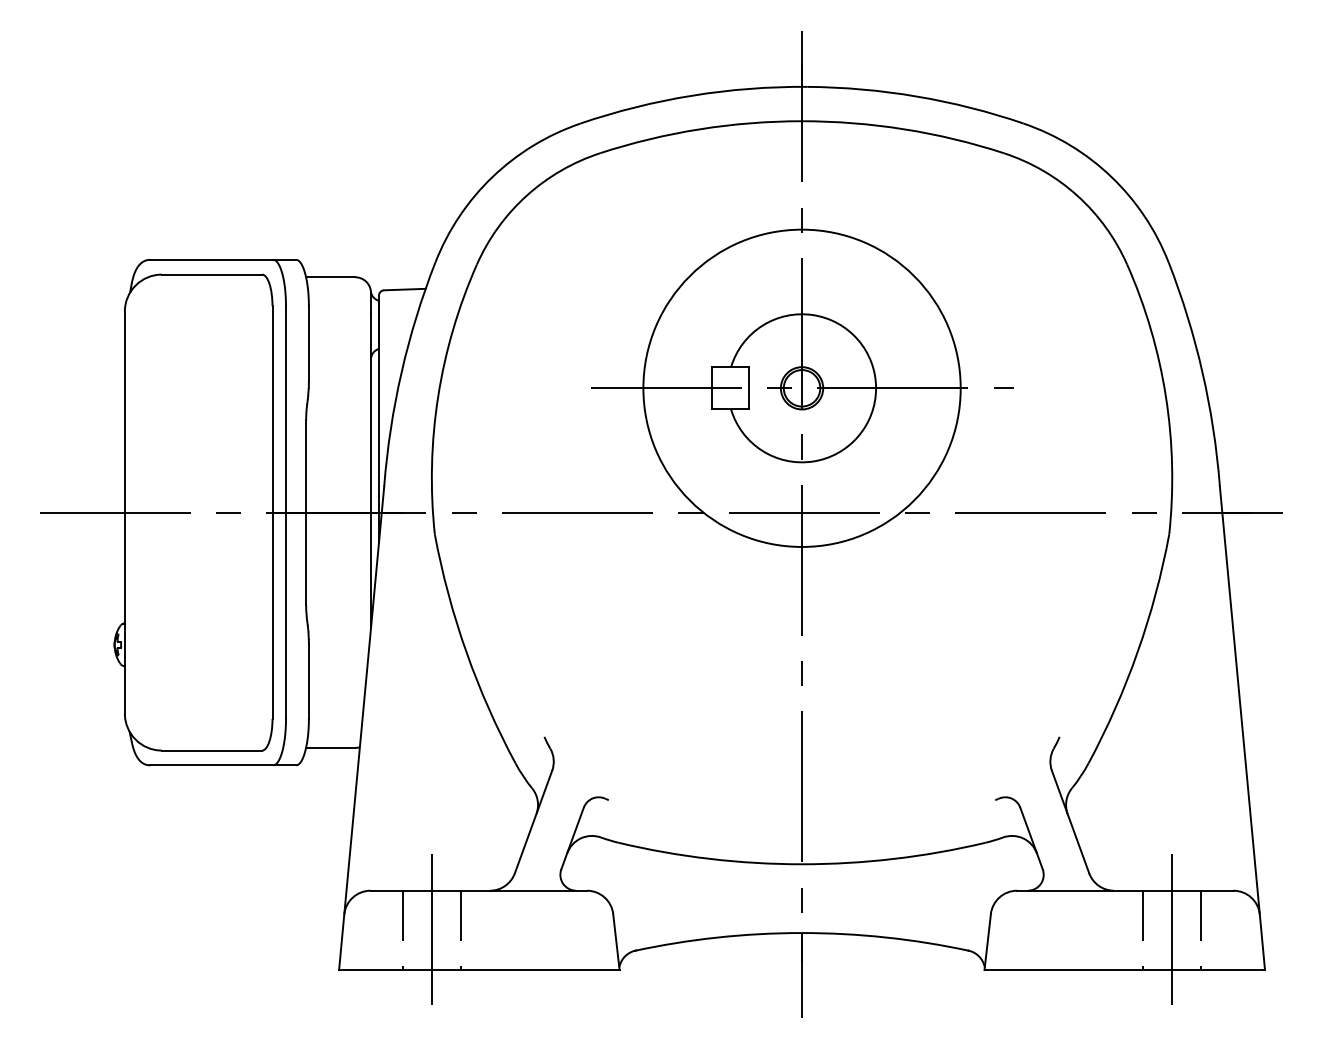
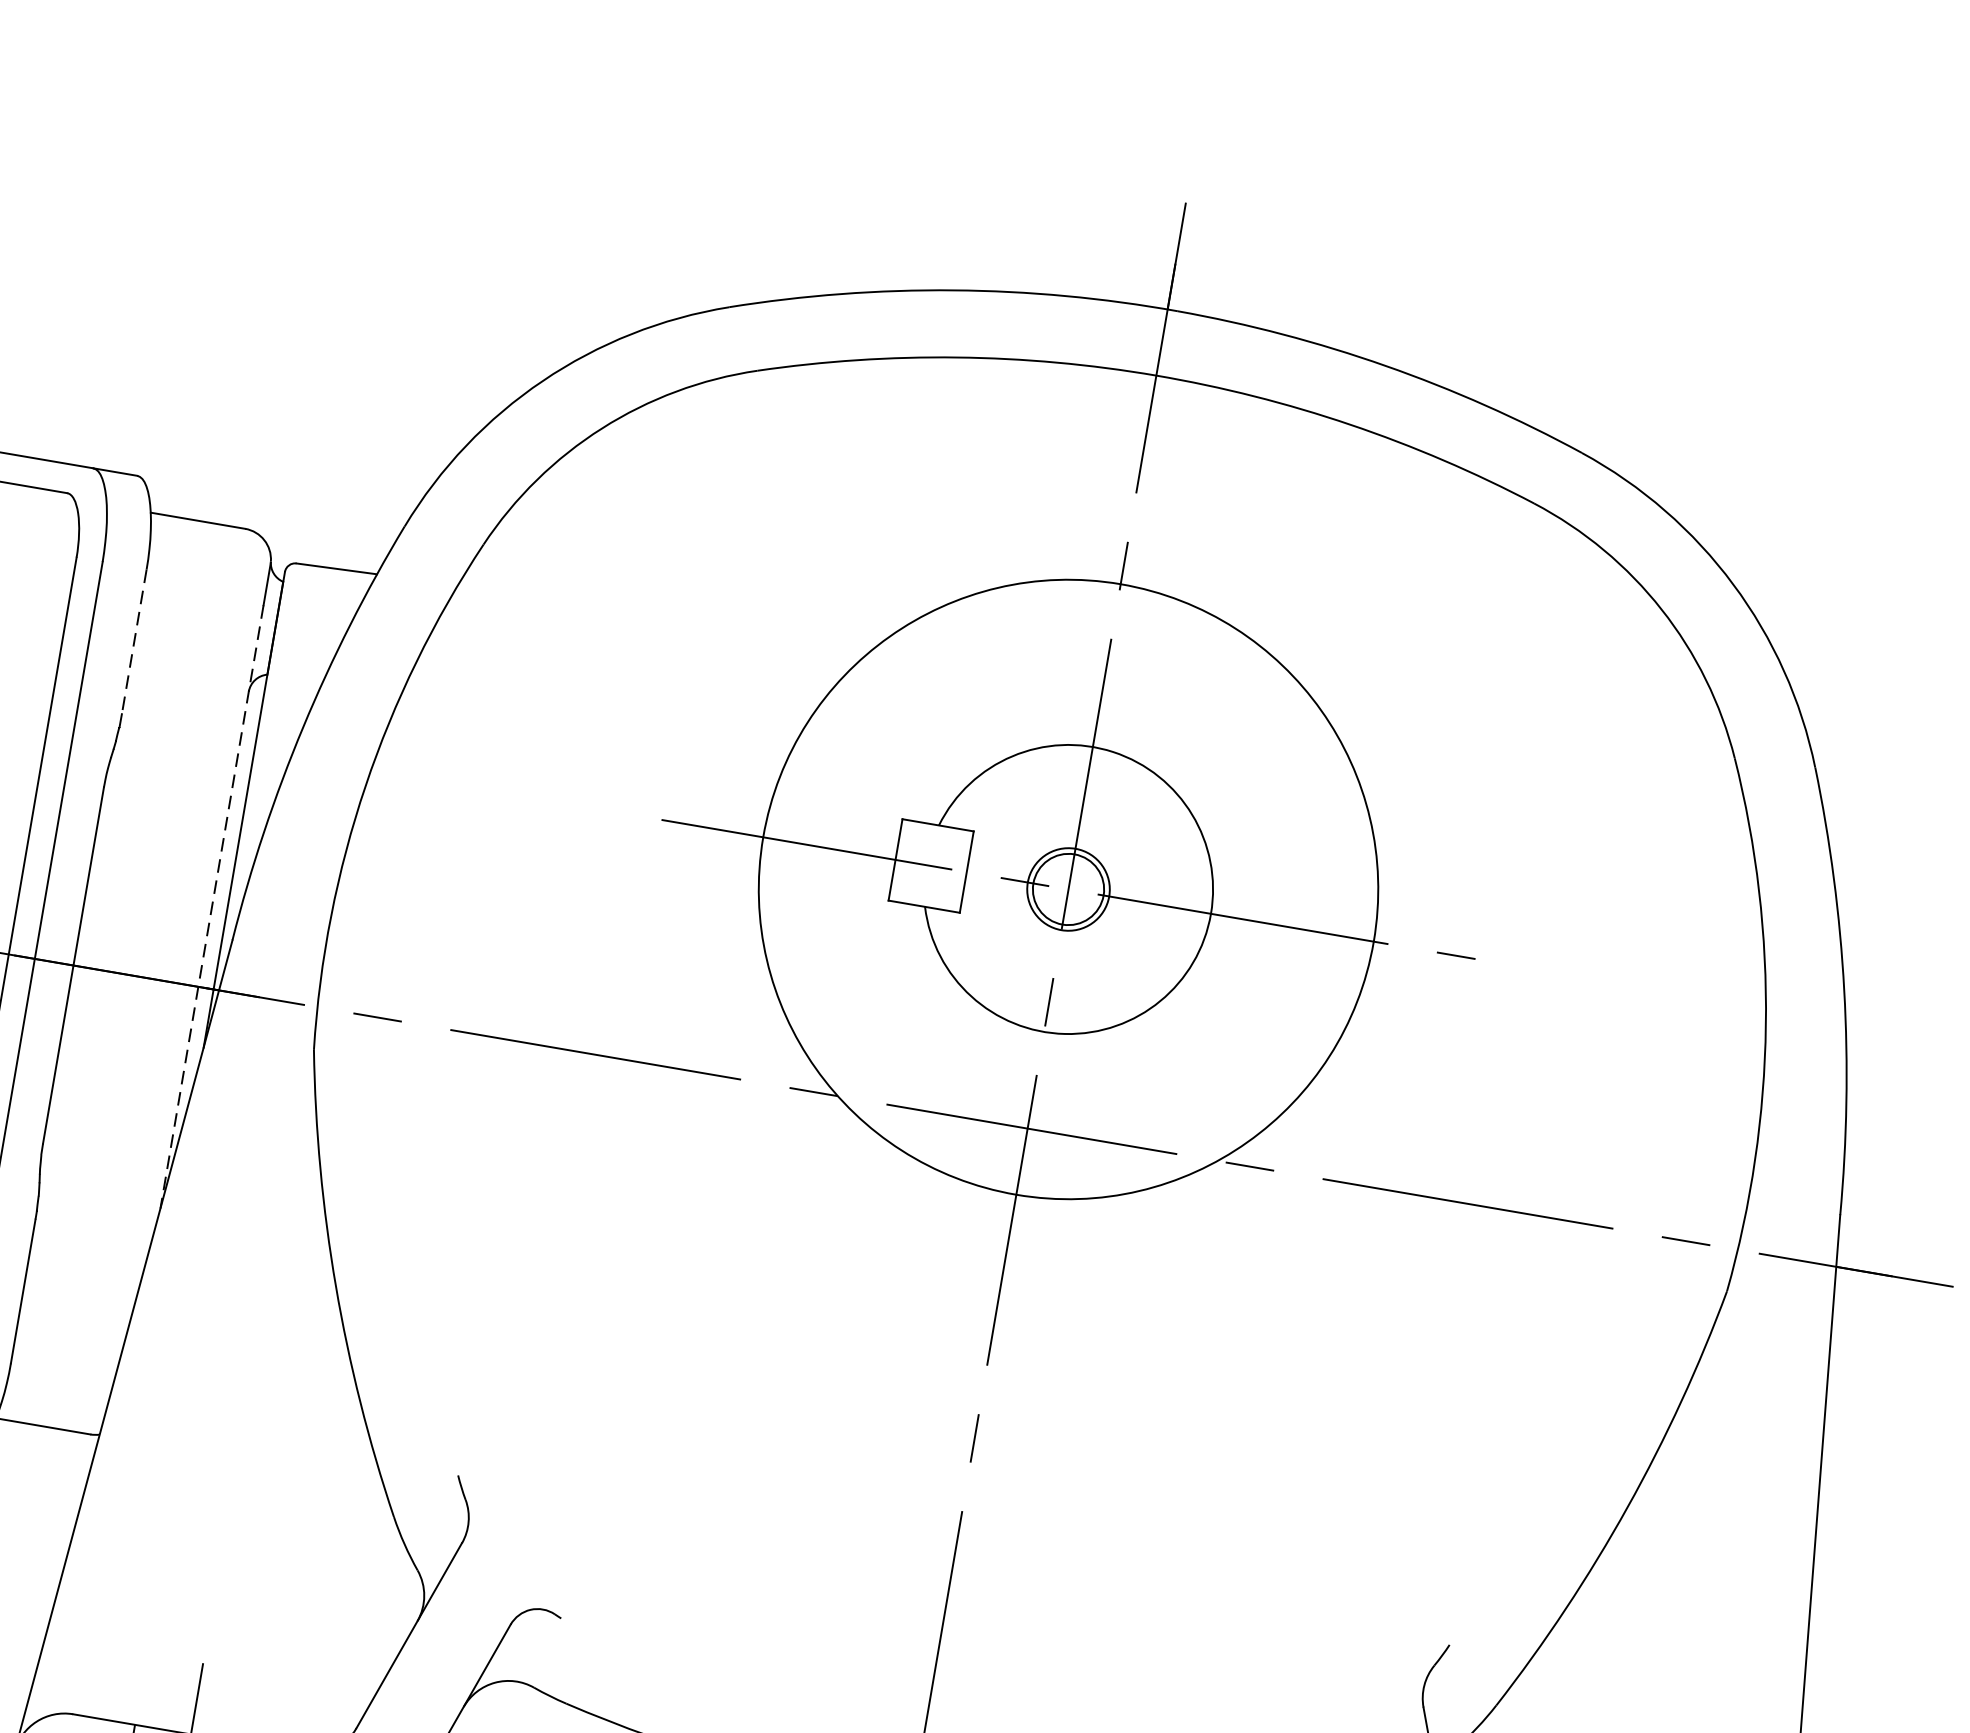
line: (308, 344) -> (133, 642), solid -> dashed
line: (371, 471) -> (212, 907), solid -> dashed

